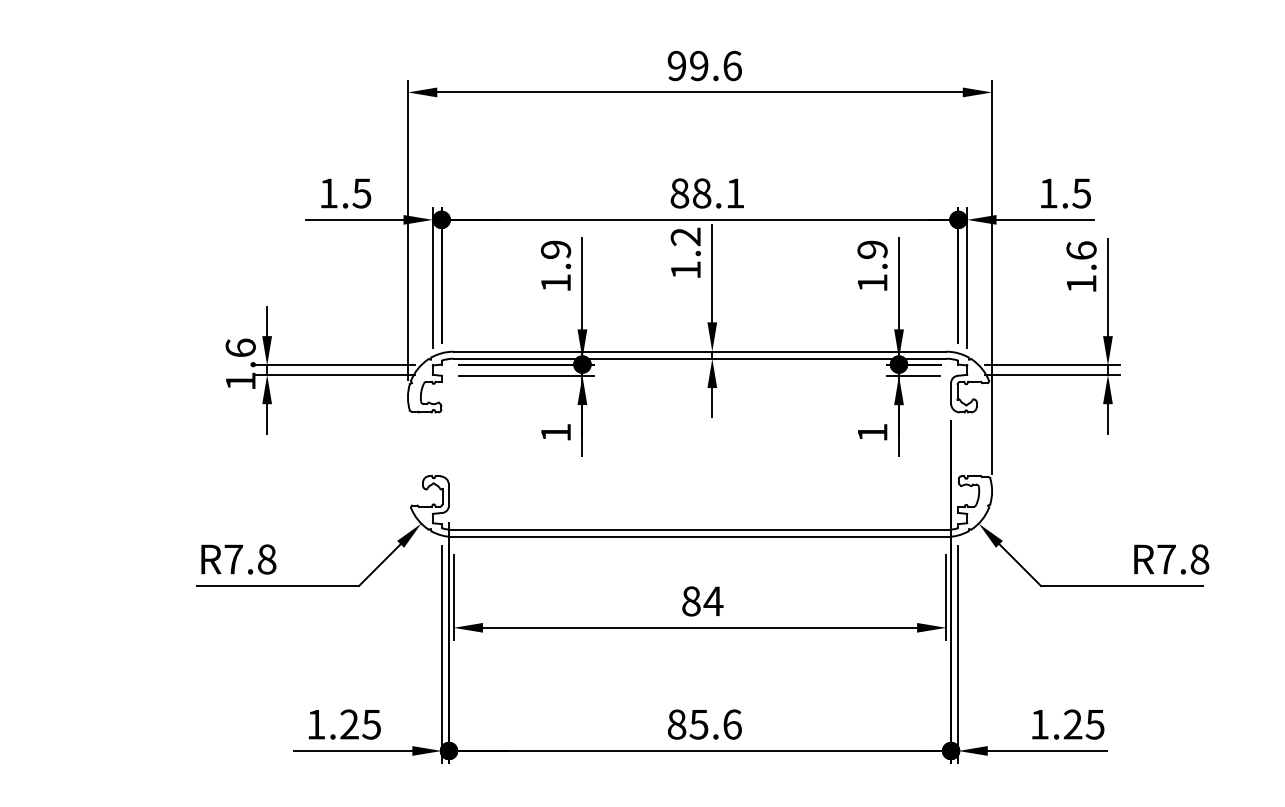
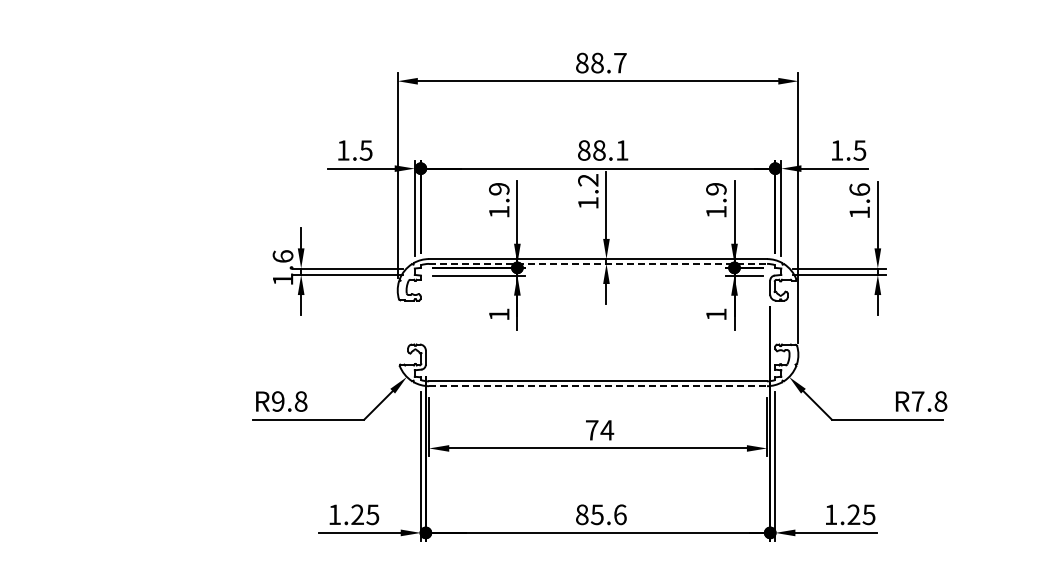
text: (705, 65) -> (601, 62), 99.6 -> 88.7
line: (700, 358) -> (598, 263), solid -> dashed
line: (700, 537) -> (598, 386), solid -> dashed
text: (234, 559) -> (278, 401), R7.8 -> R9.8
text: (690, 601) -> (591, 430), 84 -> 74

